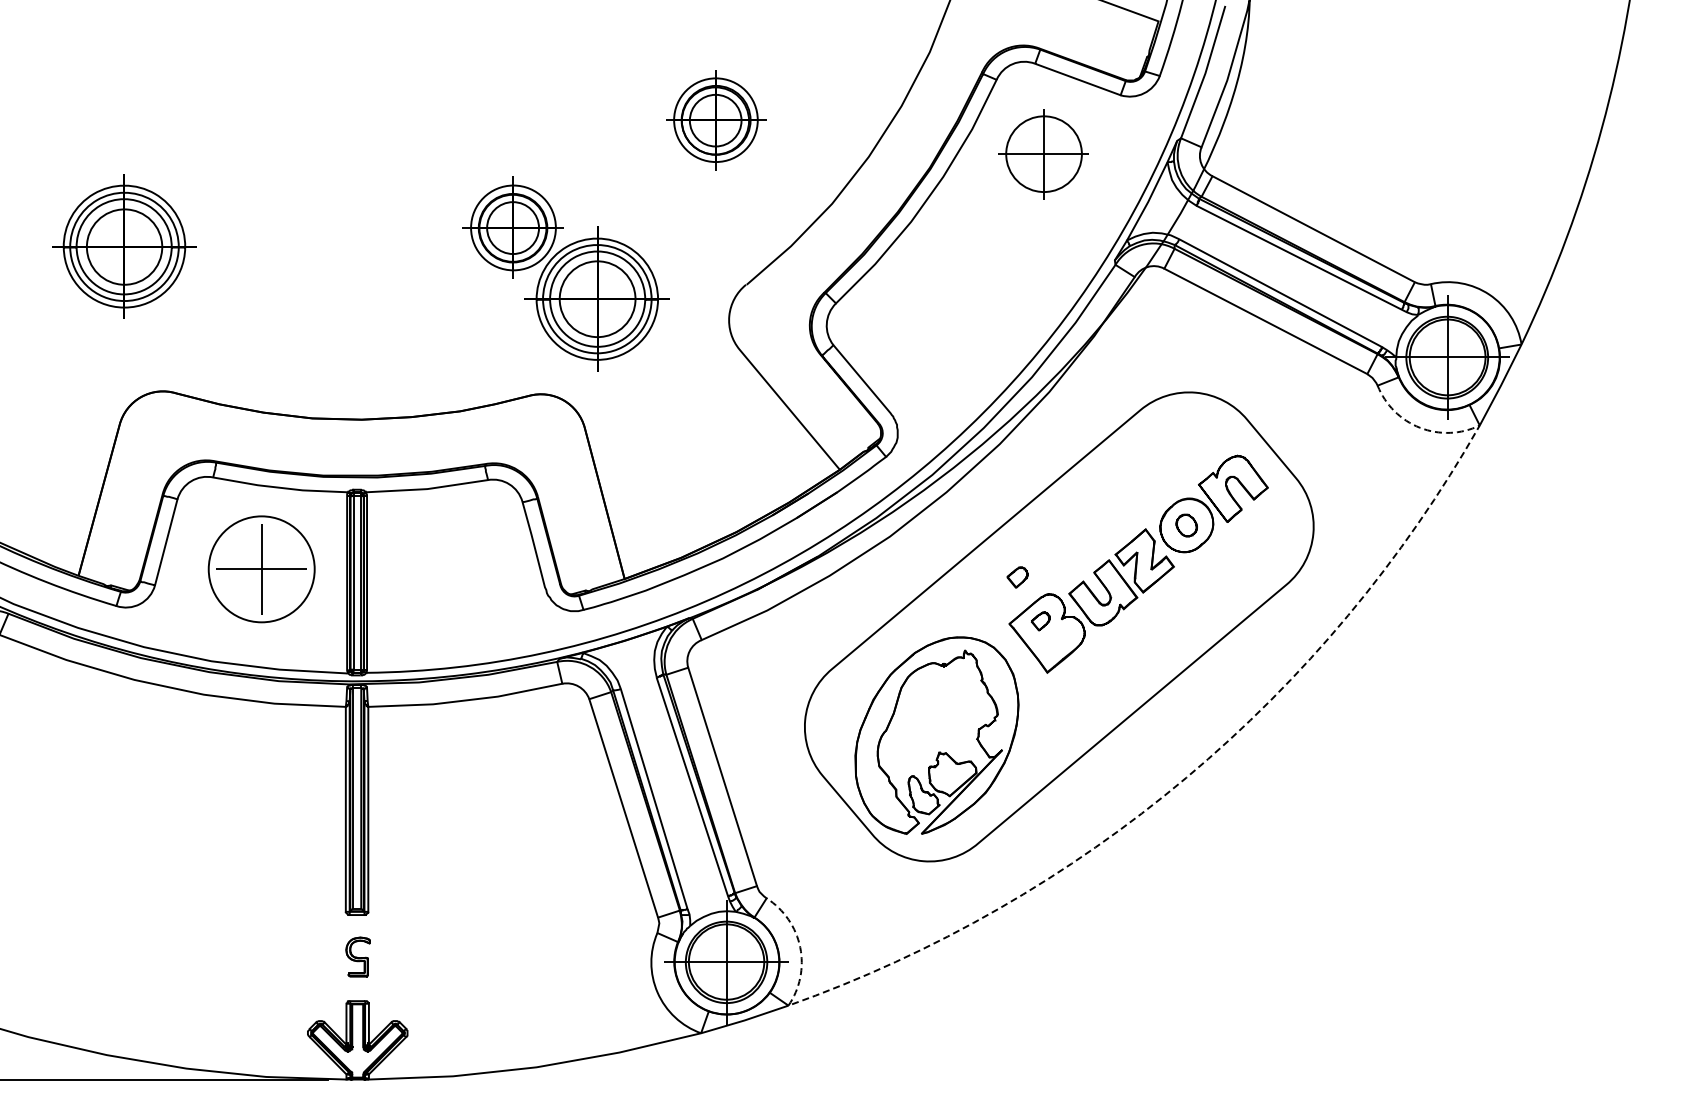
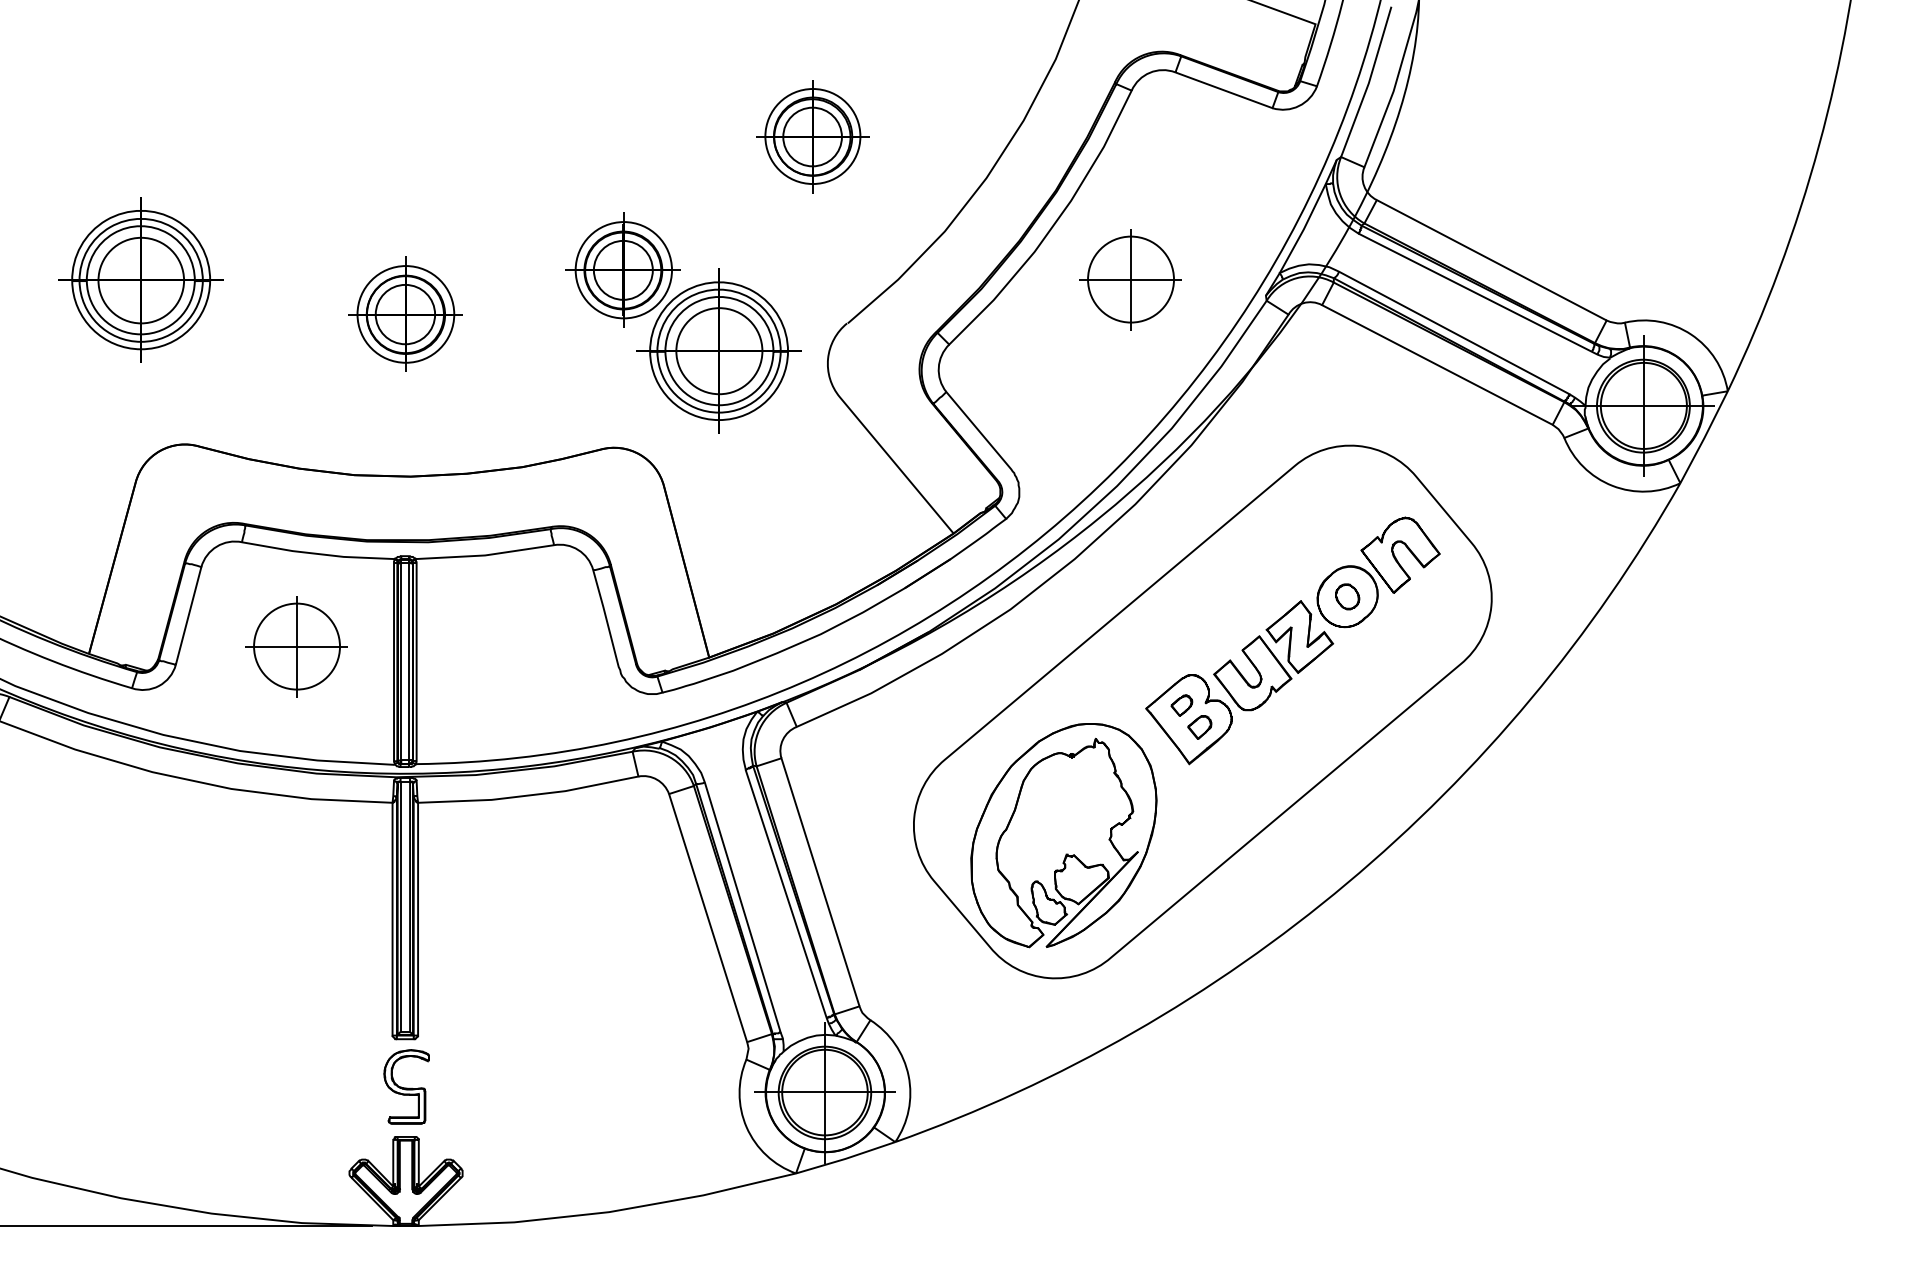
part: (1043, 154) -> (1130, 279), moved
part: (565, 273) -> (682, 321), moved
part: (357, 276) -> (405, 314), added
circle: (261, 569) -> (296, 646), size x0.71
part: (1017, 577) -> (1199, 727), moved
line: (1186, 777) -> (1347, 882), dashed -> solid
part: (357, 956) -> (405, 1086), size x1.67

